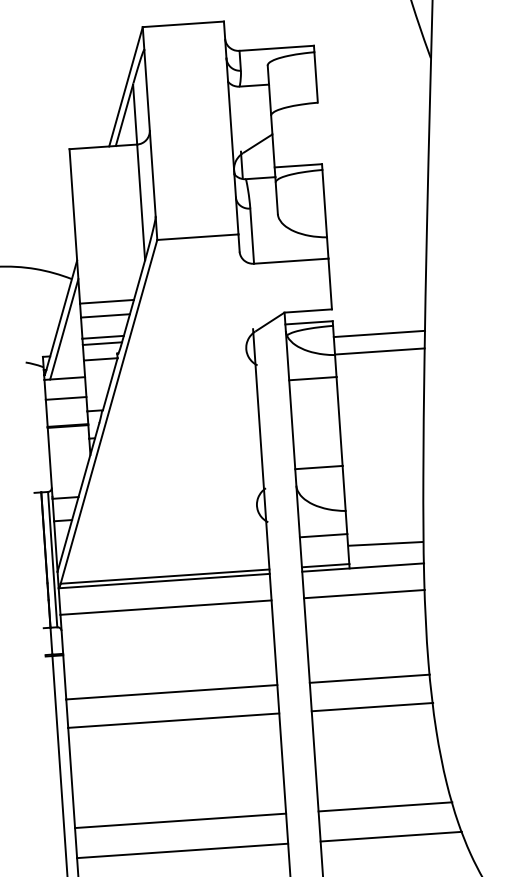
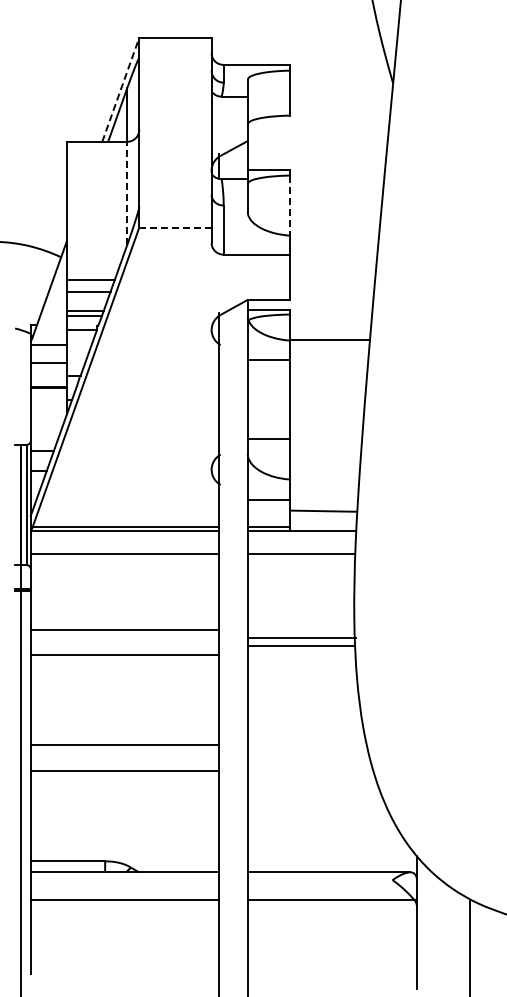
line: (125, 86) -> (120, 89), solid -> dashed
line: (141, 202) -> (127, 193), solid -> dashed
line: (325, 204) -> (290, 206), solid -> dashed
line: (196, 237) -> (174, 227), solid -> dashed
line: (63, 329) -> (50, 301), removed
line: (379, 333) -> (330, 324), removed
line: (368, 678) -> (300, 645), moved
line: (371, 707) -> (301, 638), moved
line: (385, 806) -> (307, 744), removed
line: (390, 836) -> (310, 771), removed

